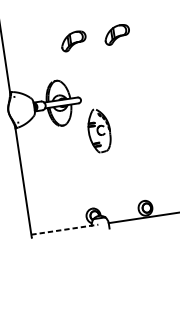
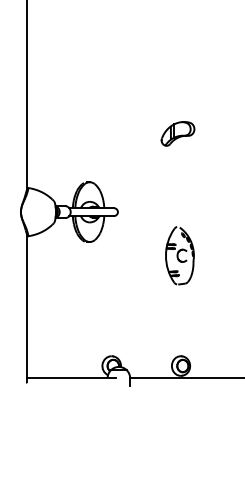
part: (73, 40) -> (119, 133), removed
part: (99, 130) -> (179, 255), moved
line: (64, 229) -> (71, 378), dashed -> solid

